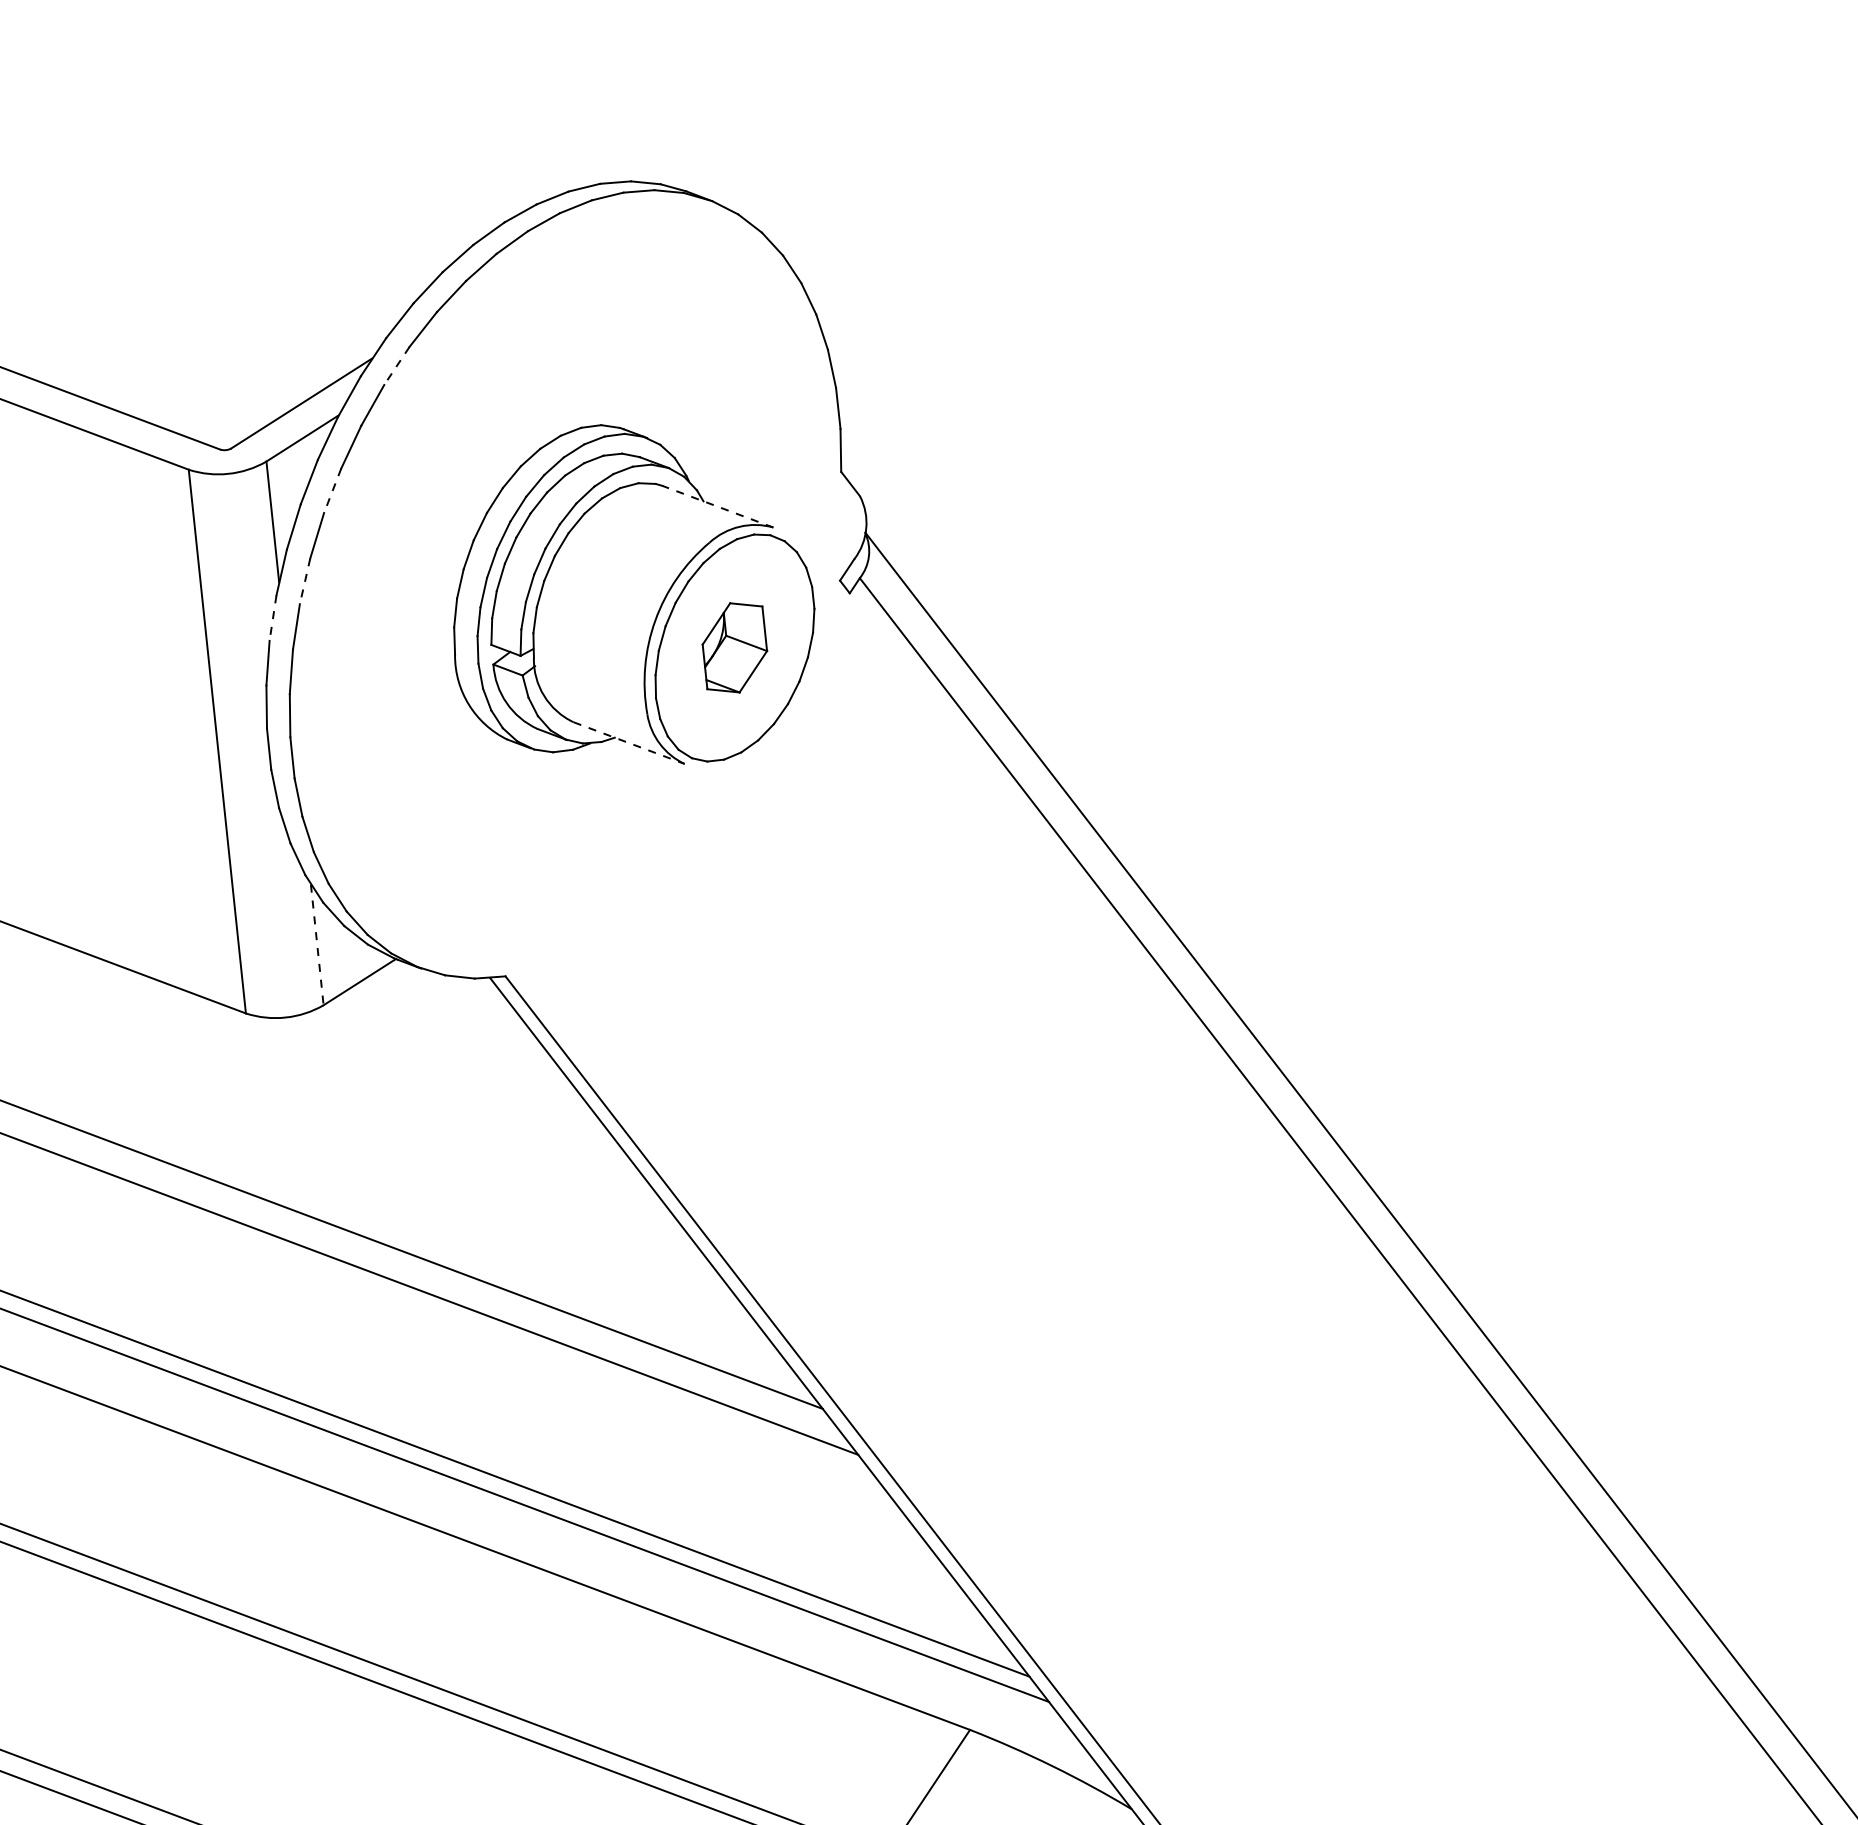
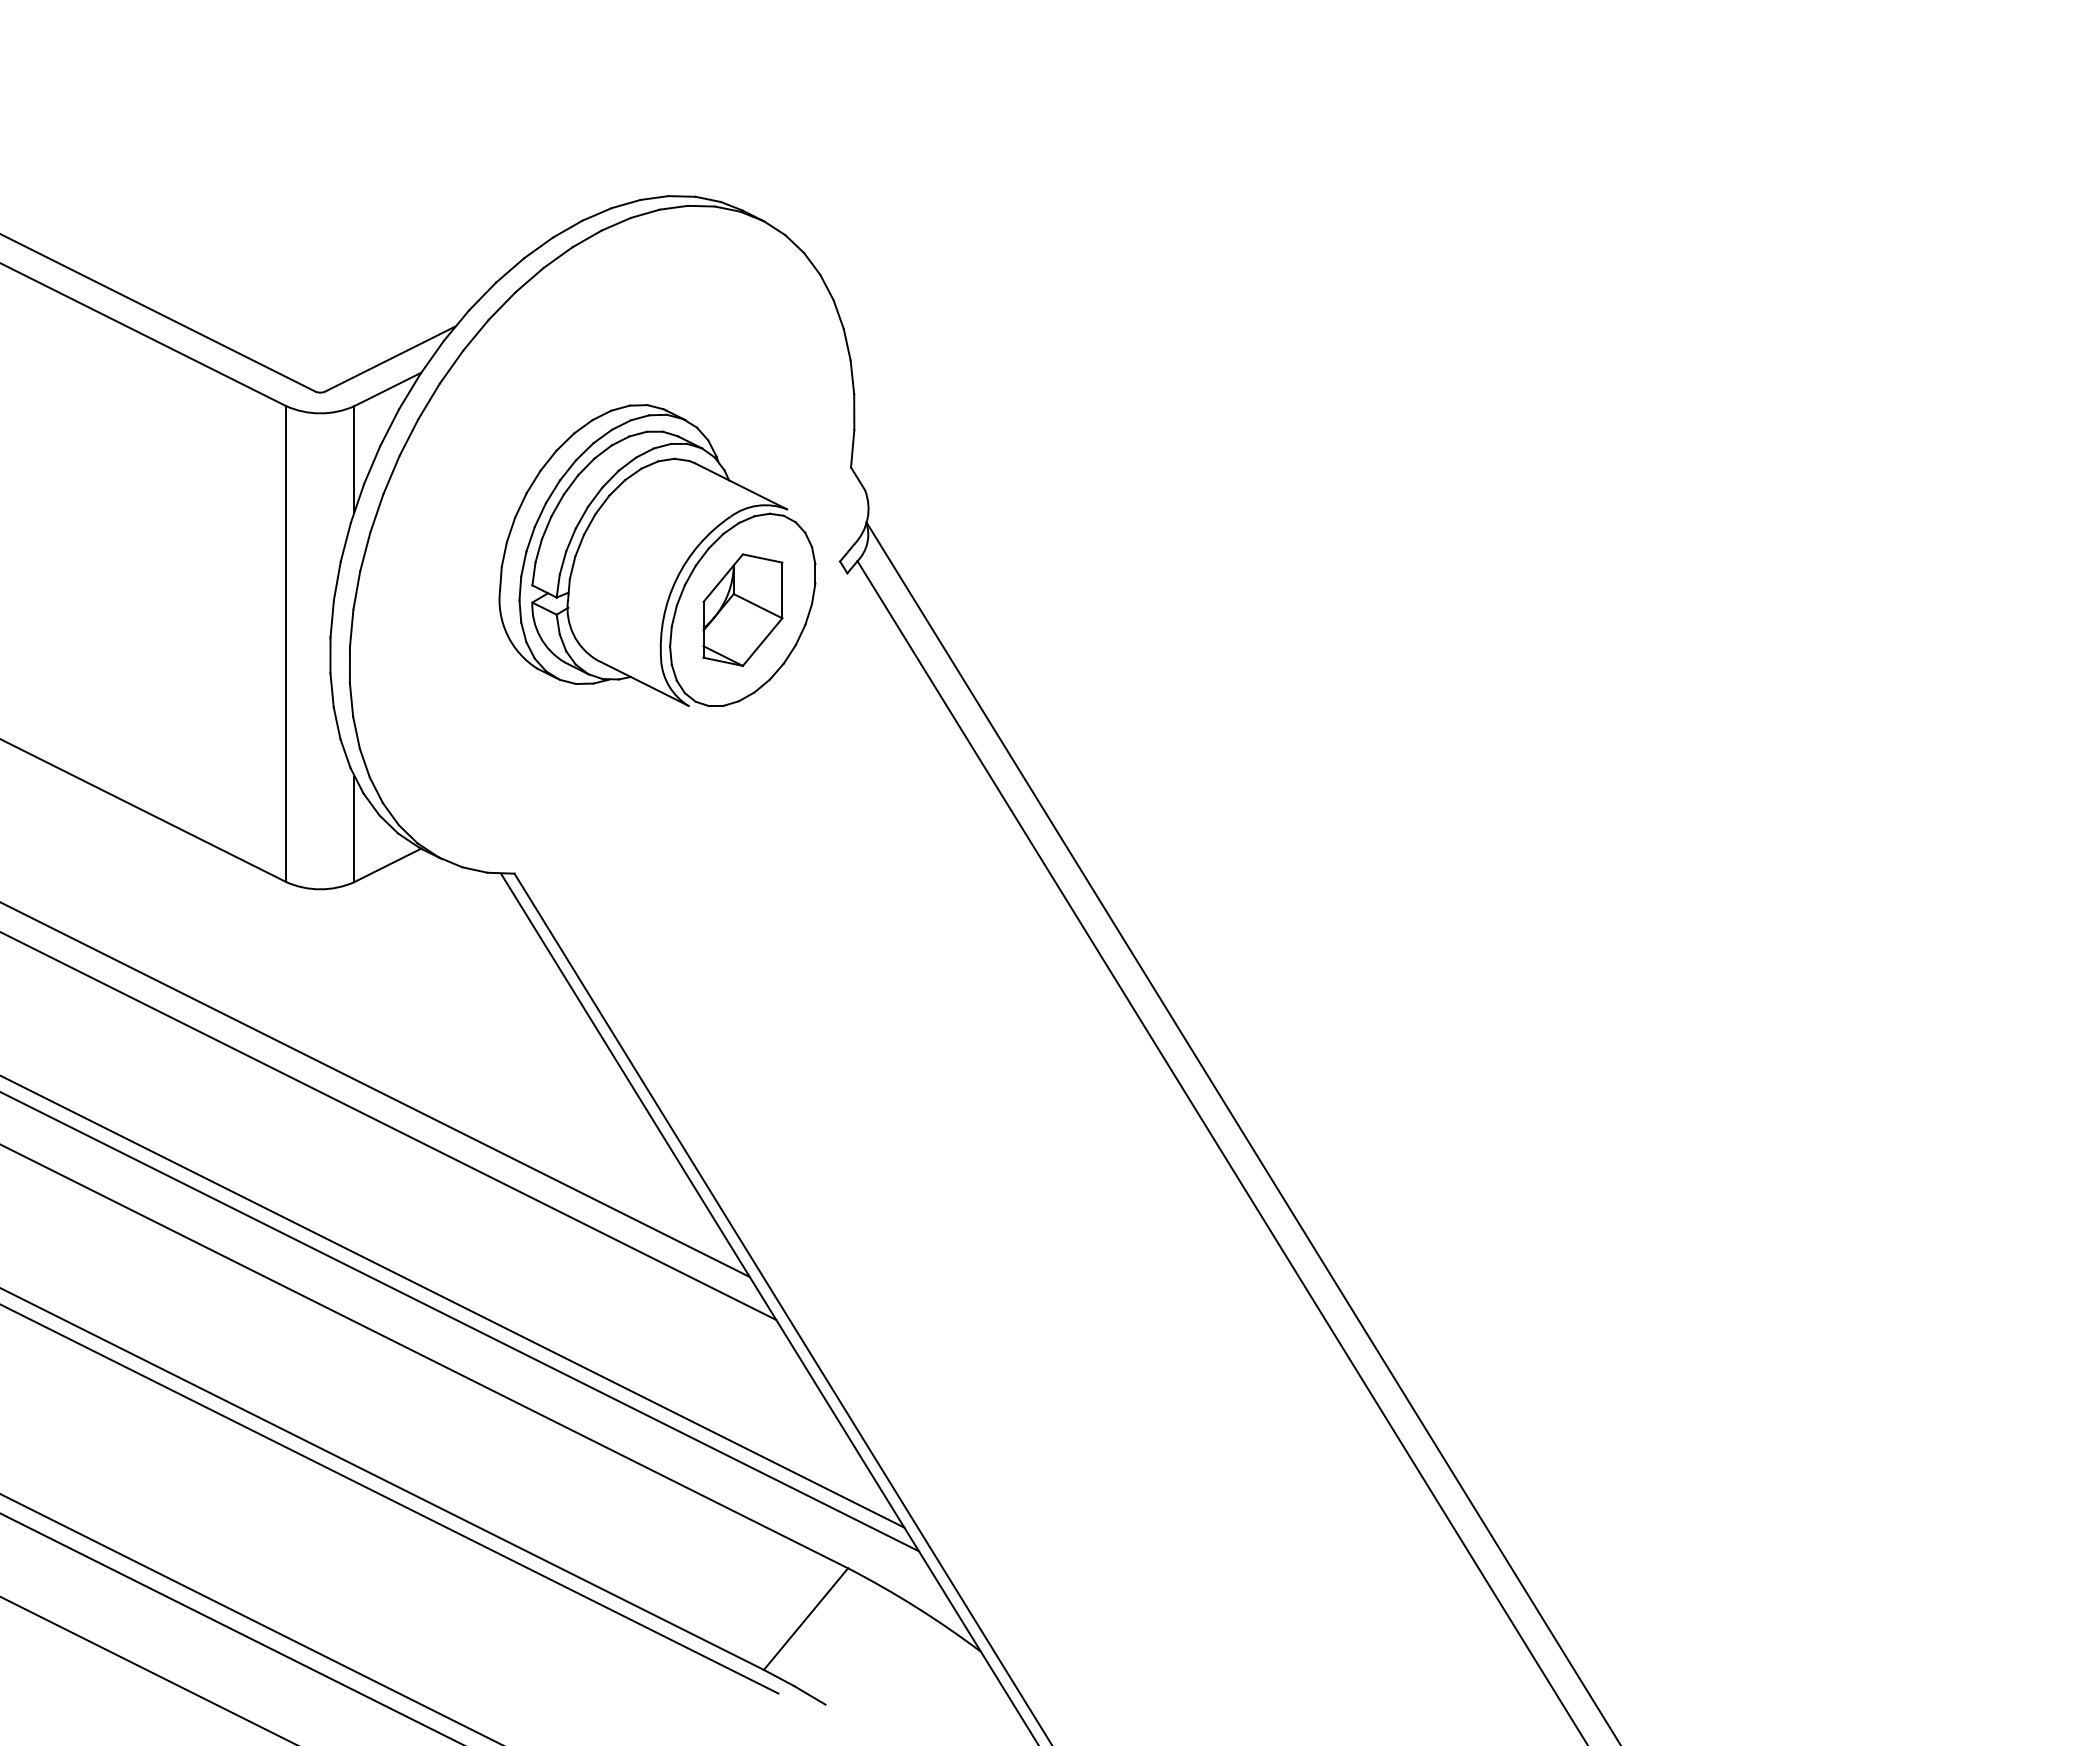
line: (396, 366) -> (475, 335), dashed -> solid
line: (333, 490) -> (409, 437), dashed -> solid
line: (718, 506) -> (741, 486), dashed -> solid
line: (304, 581) -> (376, 513), dashed -> solid
line: (272, 618) -> (345, 542), dashed -> solid
part: (734, 647) -> (742, 609), size x1.43
line: (628, 742) -> (642, 682), dashed -> solid
line: (317, 945) -> (354, 829), dashed -> solid

